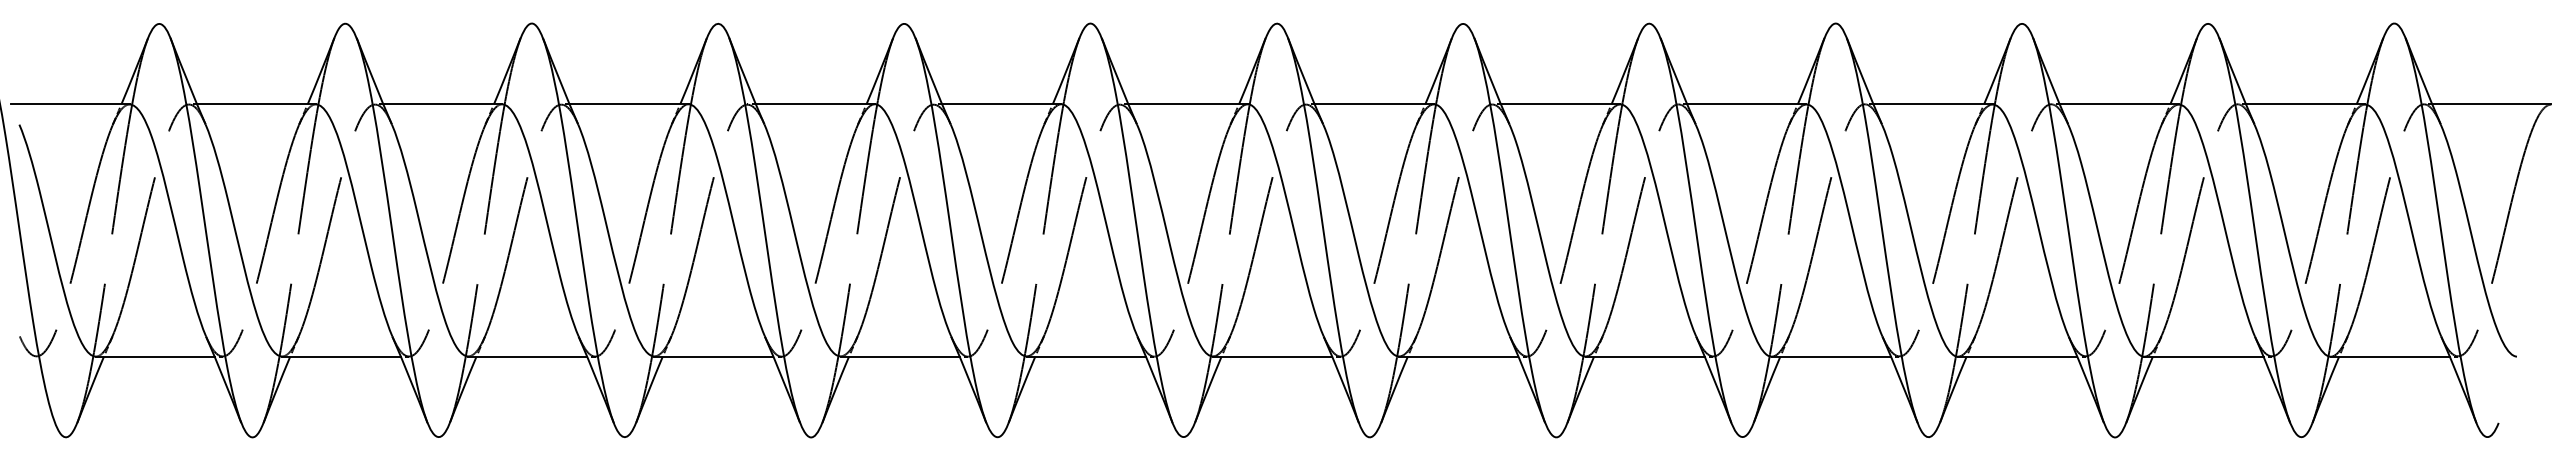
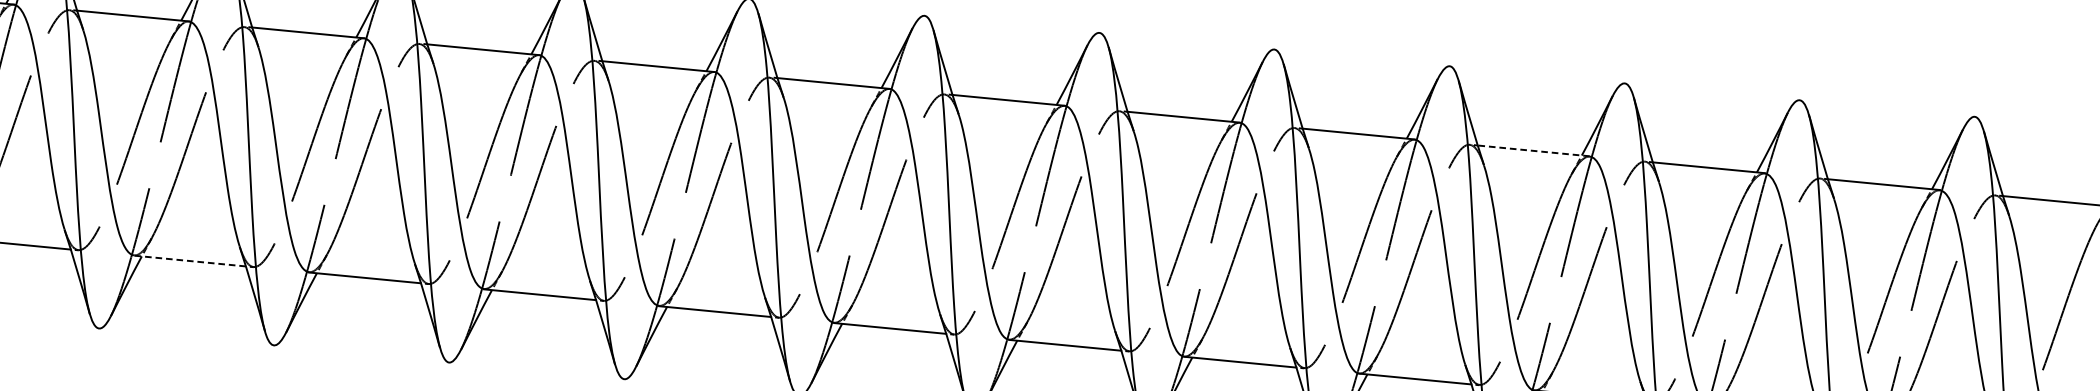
line: (1933, 104) -> (1534, 151), solid -> dashed
line: (527, 356) -> (189, 260), solid -> dashed

